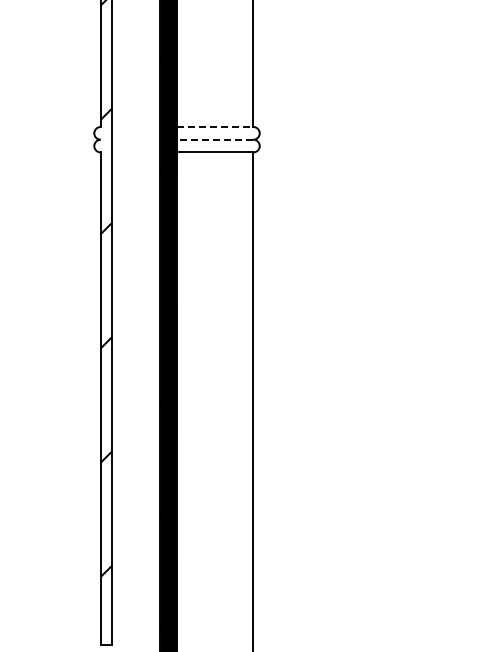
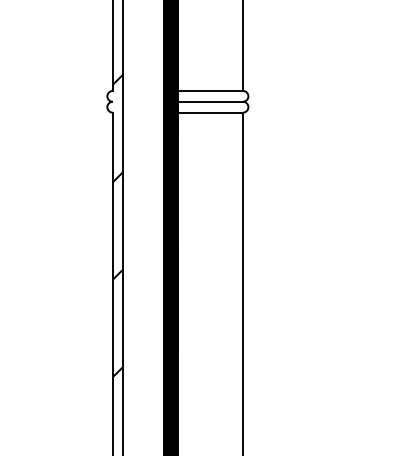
line: (215, 127) -> (210, 91), dashed -> solid
line: (214, 139) -> (209, 101), dashed -> solid

